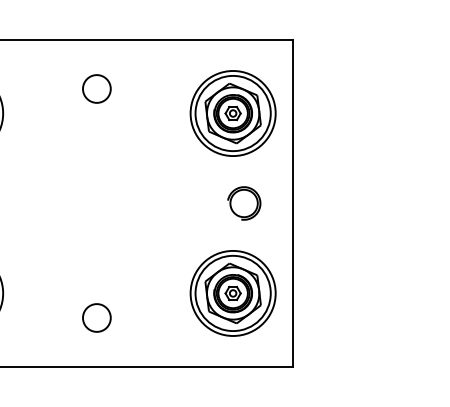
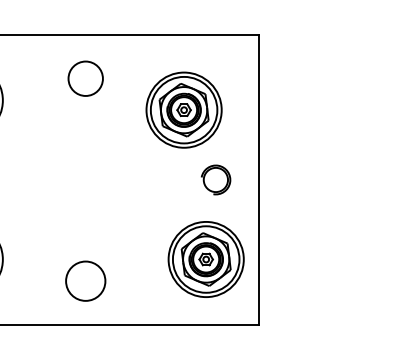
circle: (96, 88) -> (85, 78), size x1.4
part: (232, 113) -> (183, 110), moved
circle: (96, 317) -> (85, 280), size x1.6

